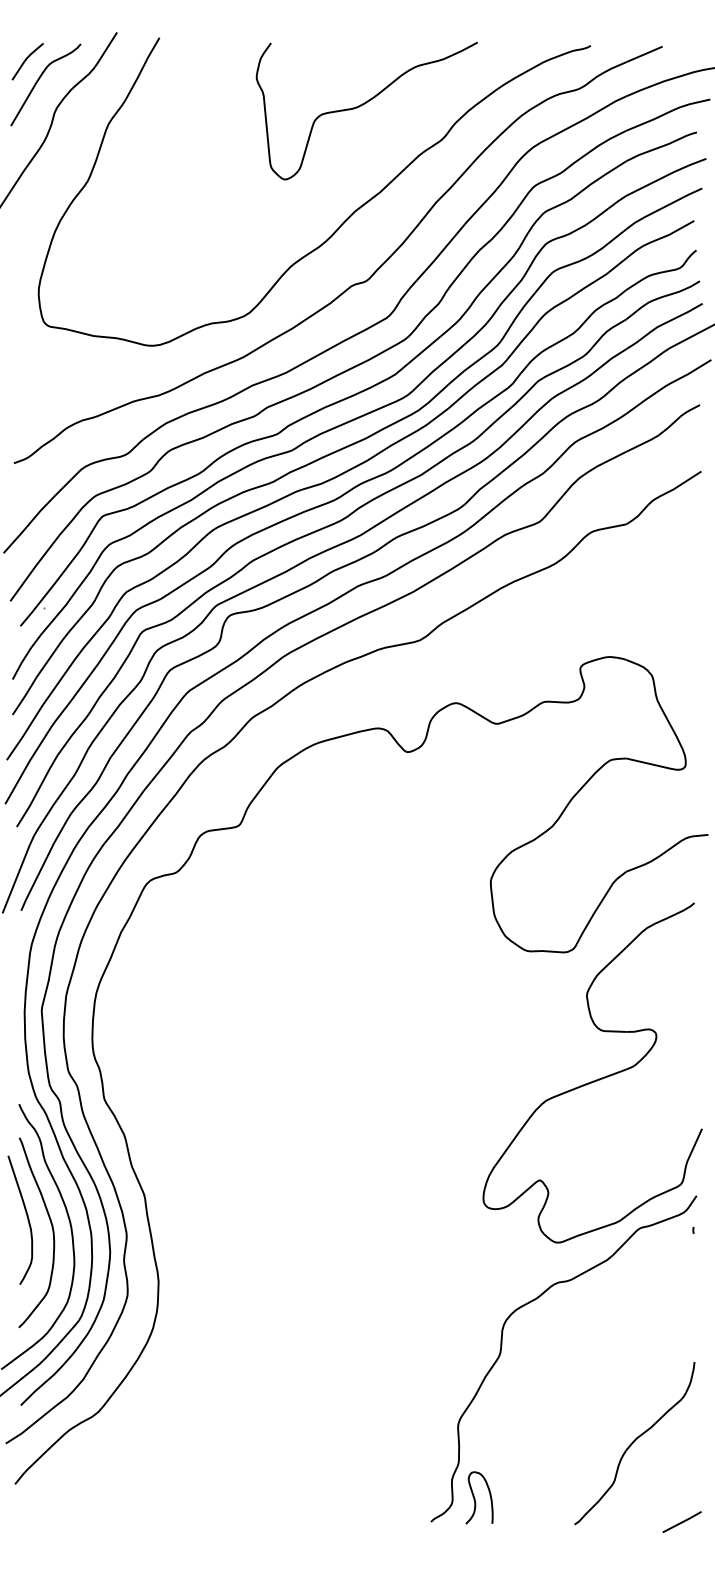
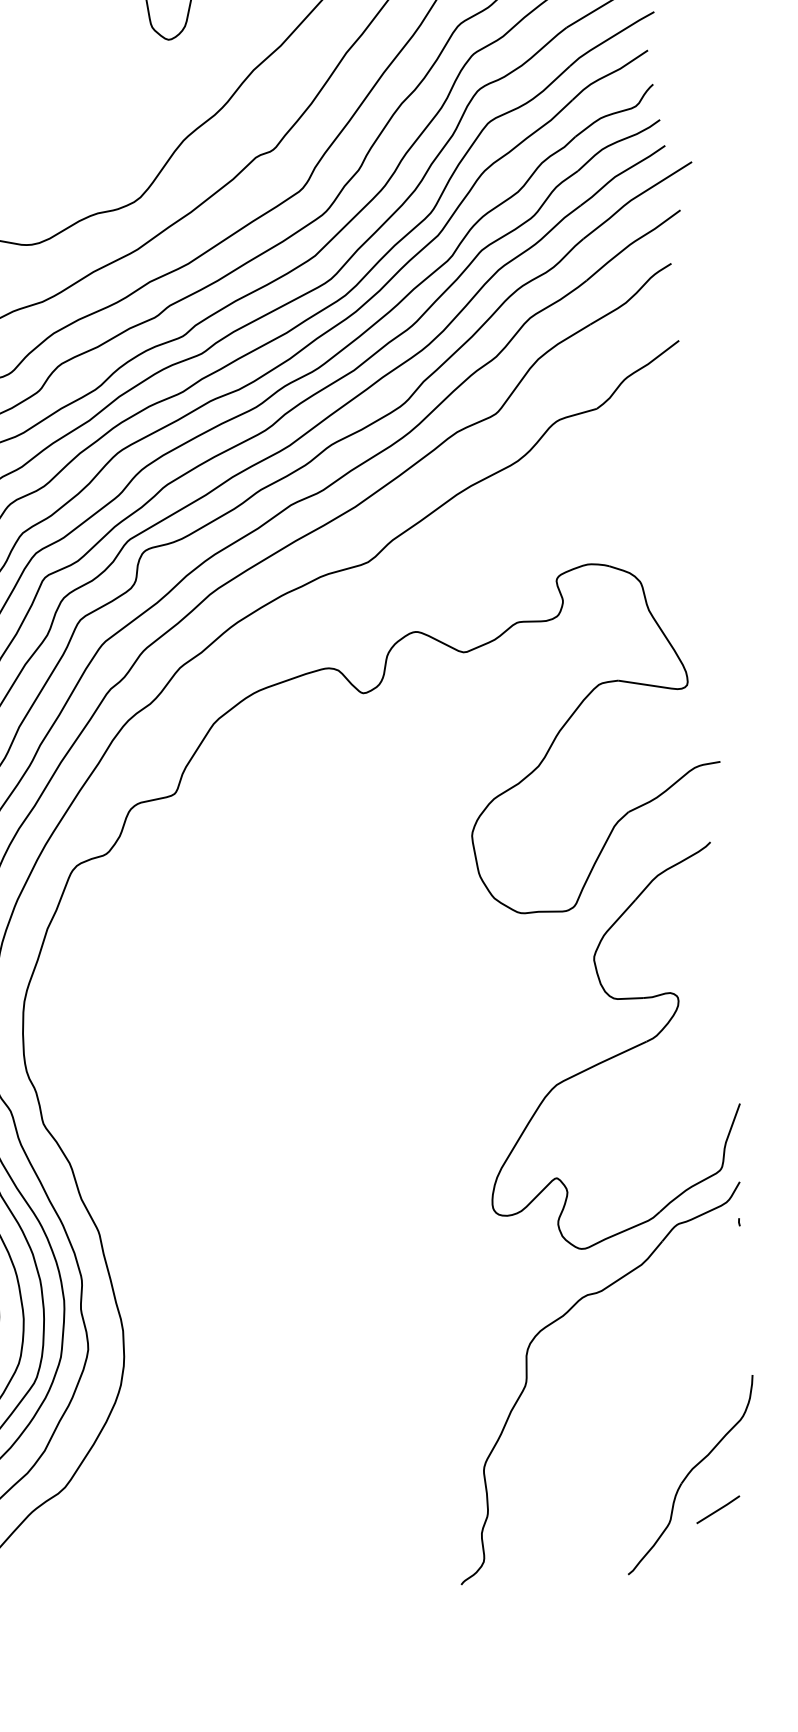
curve: (475, 1498) -> (510, 1553), removed
line: (681, 1522) -> (717, 1510), moved

